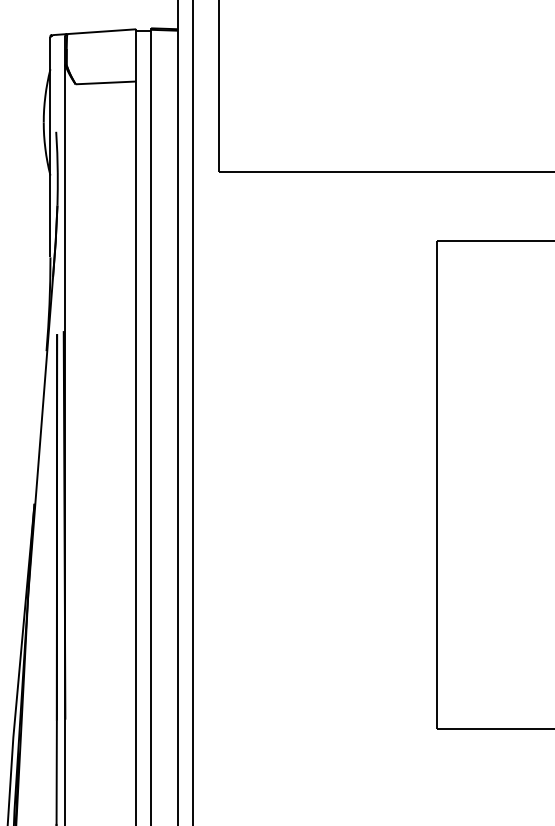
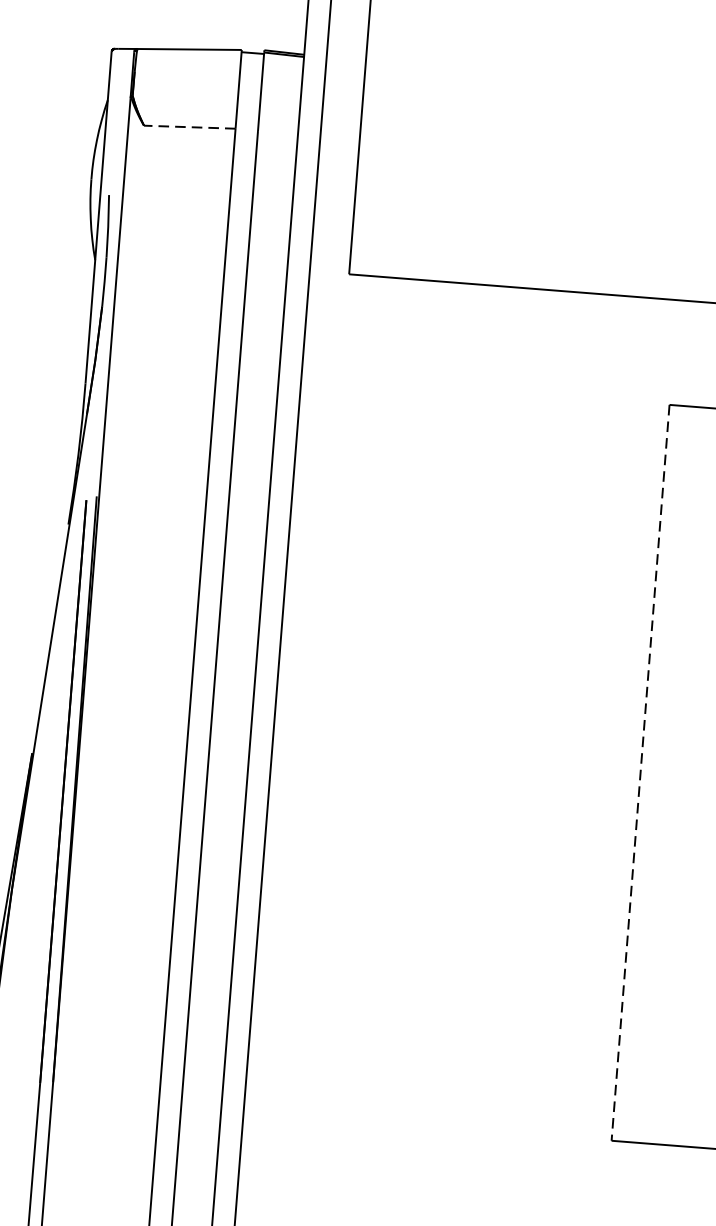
line: (105, 82) -> (189, 126), solid -> dashed
line: (436, 485) -> (640, 773), solid -> dashed

